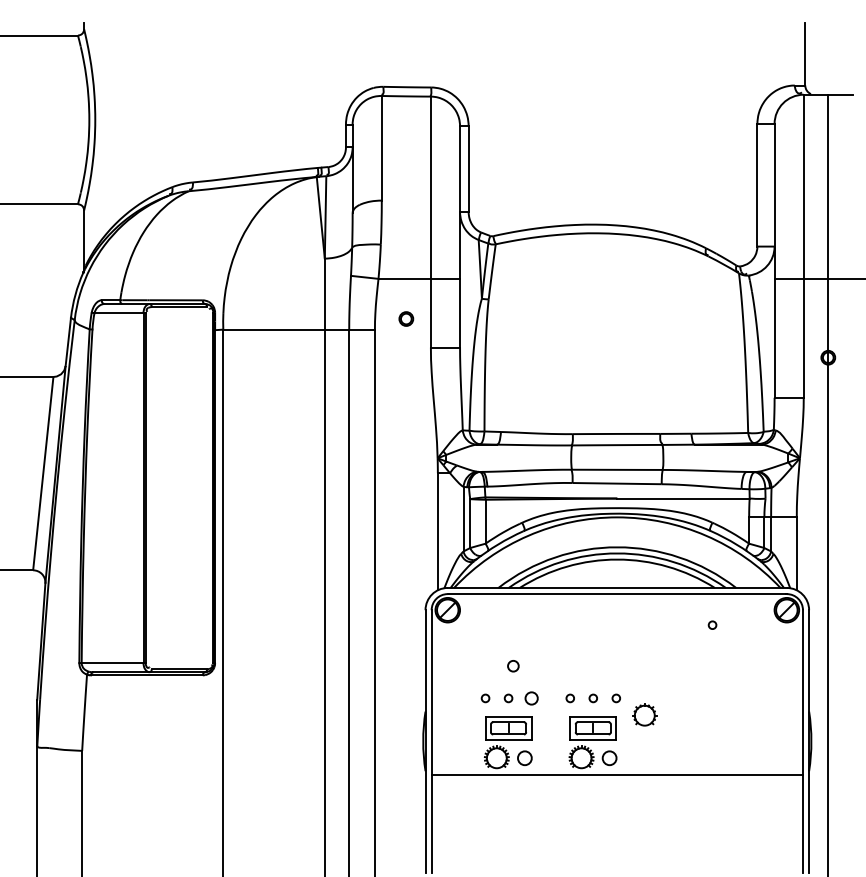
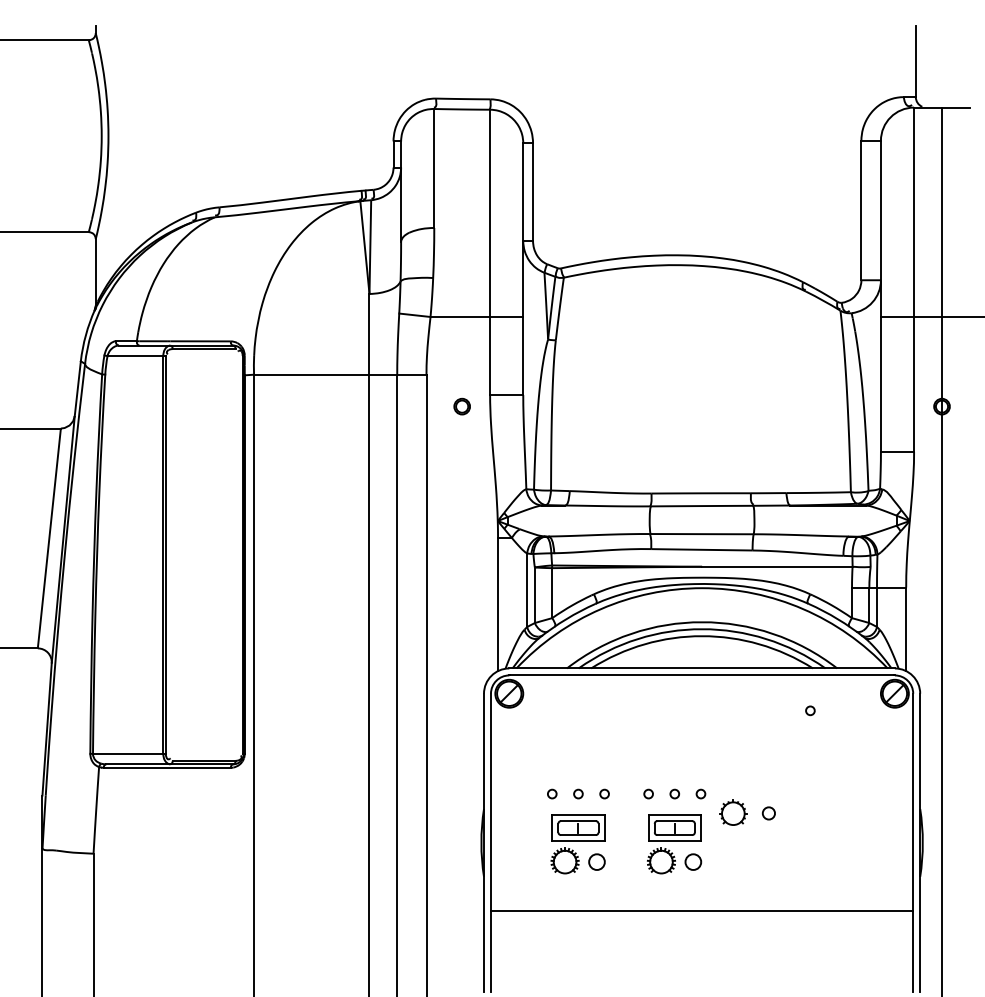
part: (405, 318) -> (461, 406), moved
circle: (513, 666) -> (768, 813), moved
circle: (531, 697) -> (604, 793), size x0.62
line: (617, 774) -> (702, 910), moved

